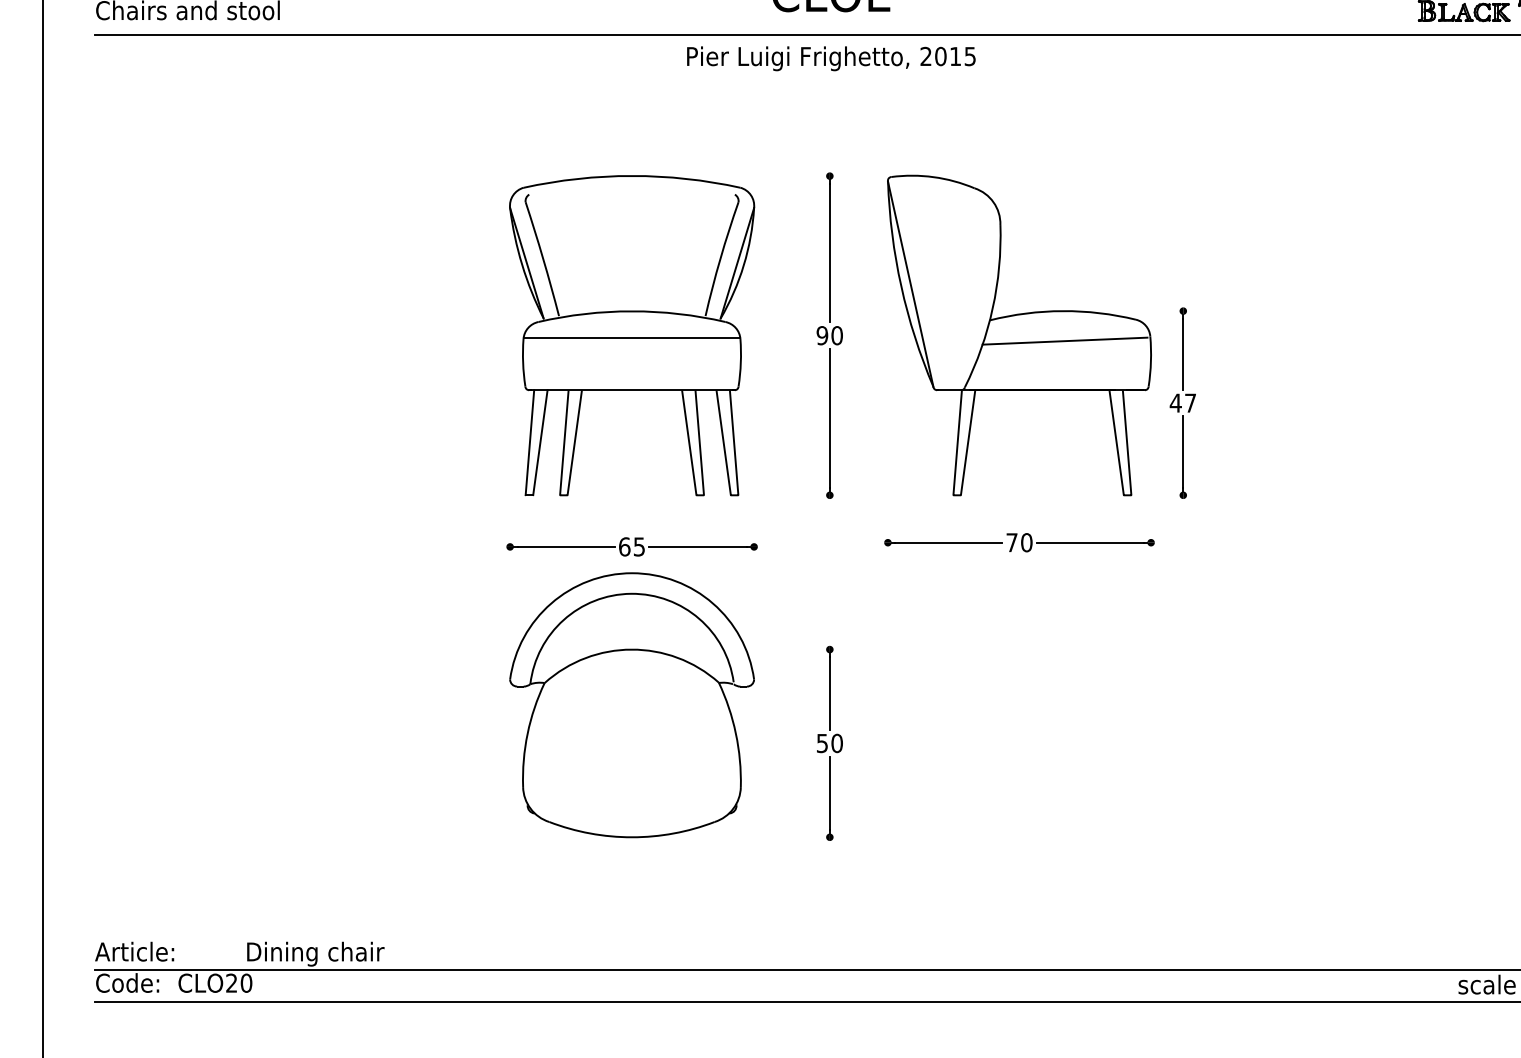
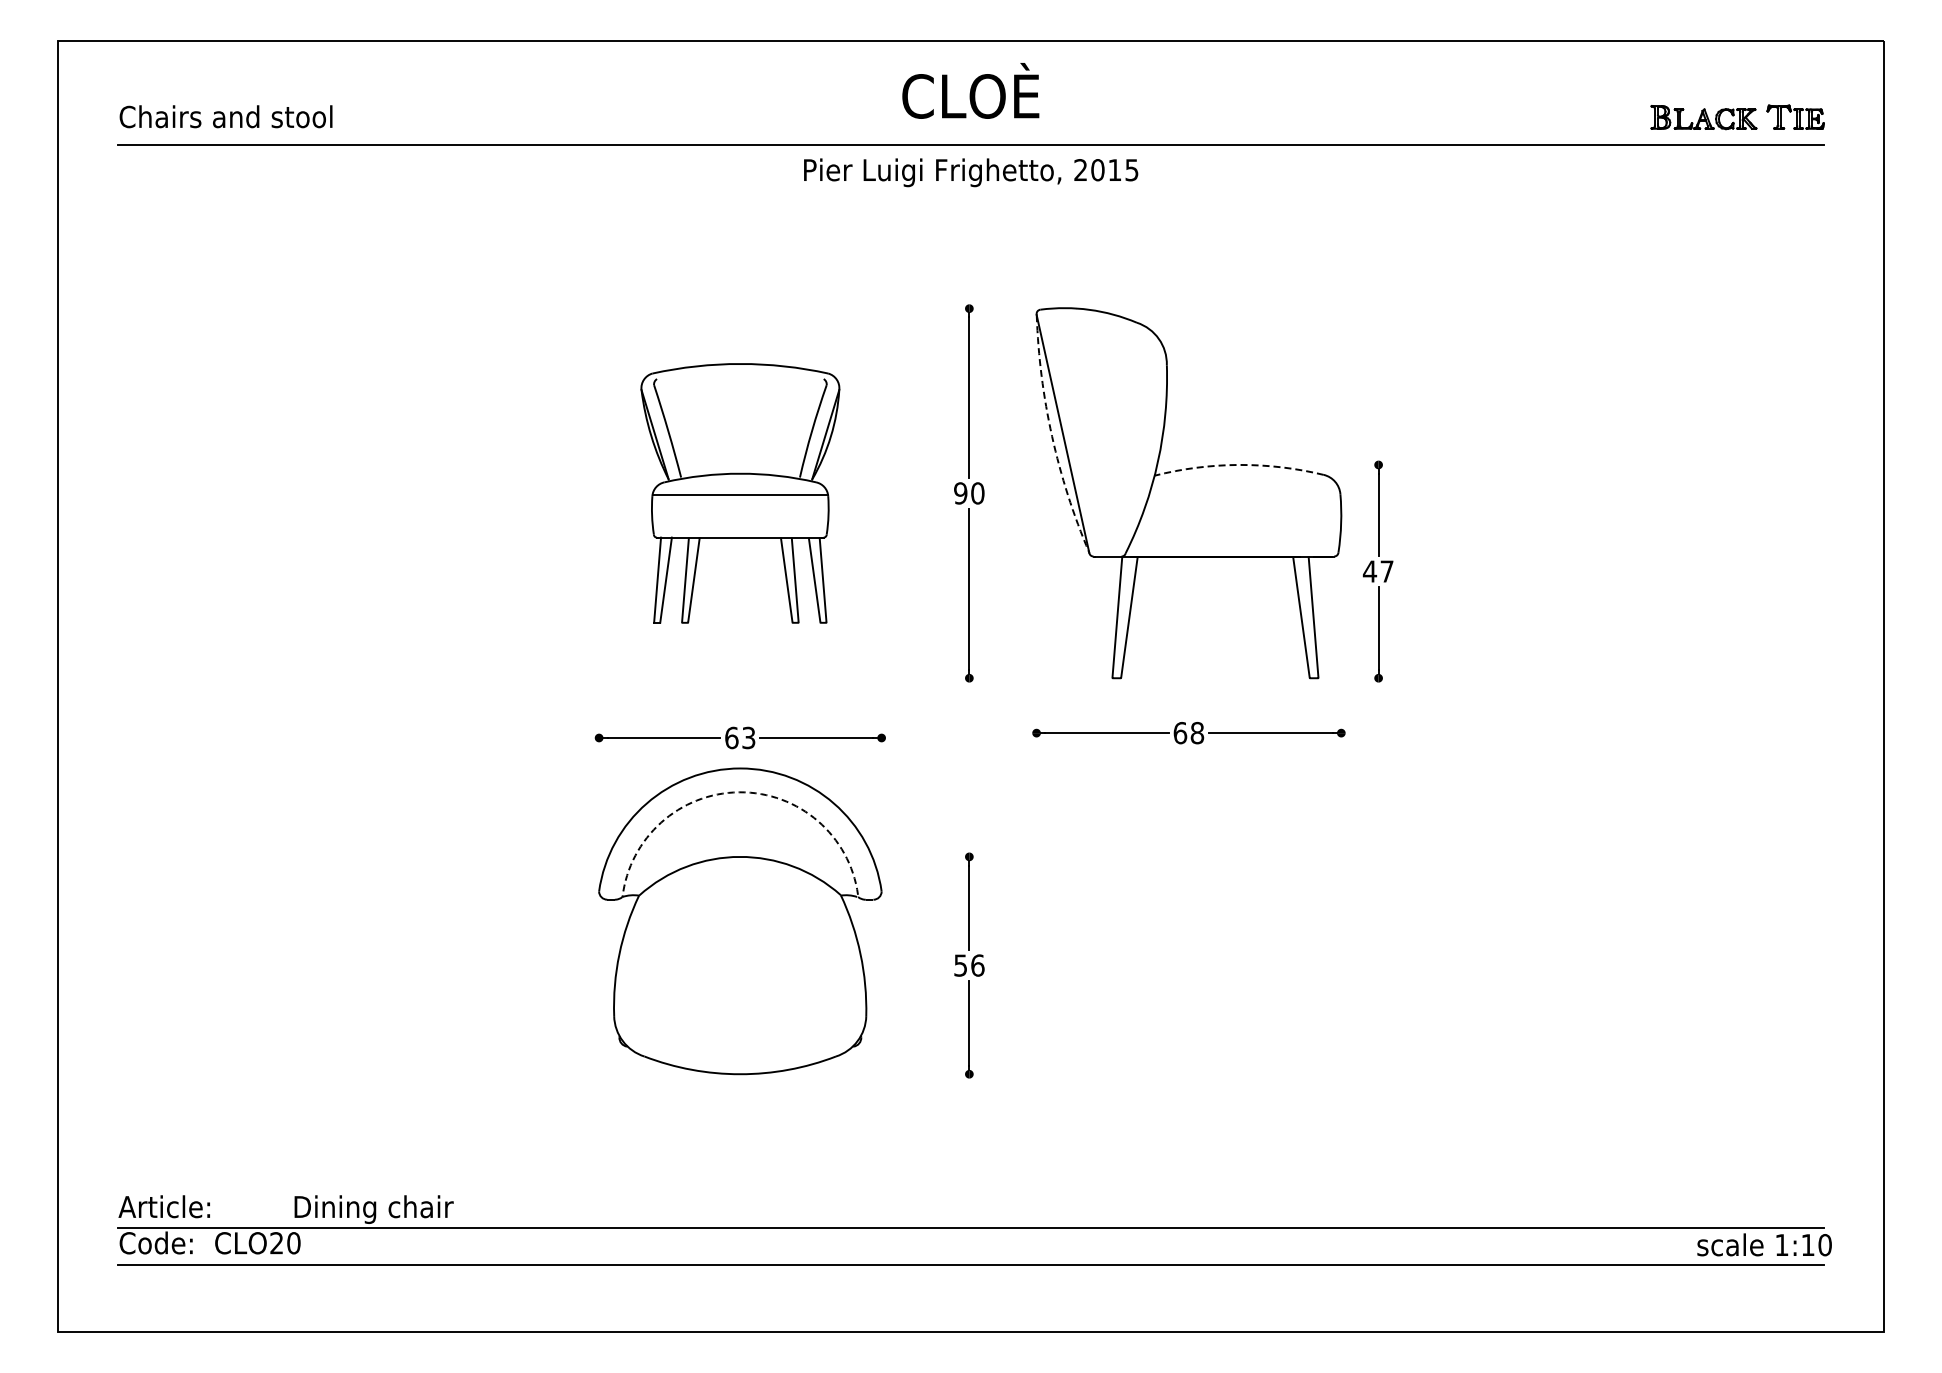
arc: (901, 286) -> (1052, 436), solid -> dashed
arc: (1063, 310) -> (1239, 464), solid -> dashed
part: (632, 335) -> (740, 493), size x0.7
line: (1064, 340) -> (1241, 499), removed
text: (1019, 543) -> (1188, 733), 70 -> 68
text: (639, 546) -> (749, 737), 65 -> 63
arc: (631, 593) -> (739, 792), solid -> dashed
text: (836, 743) -> (977, 965), 50 -> 56

